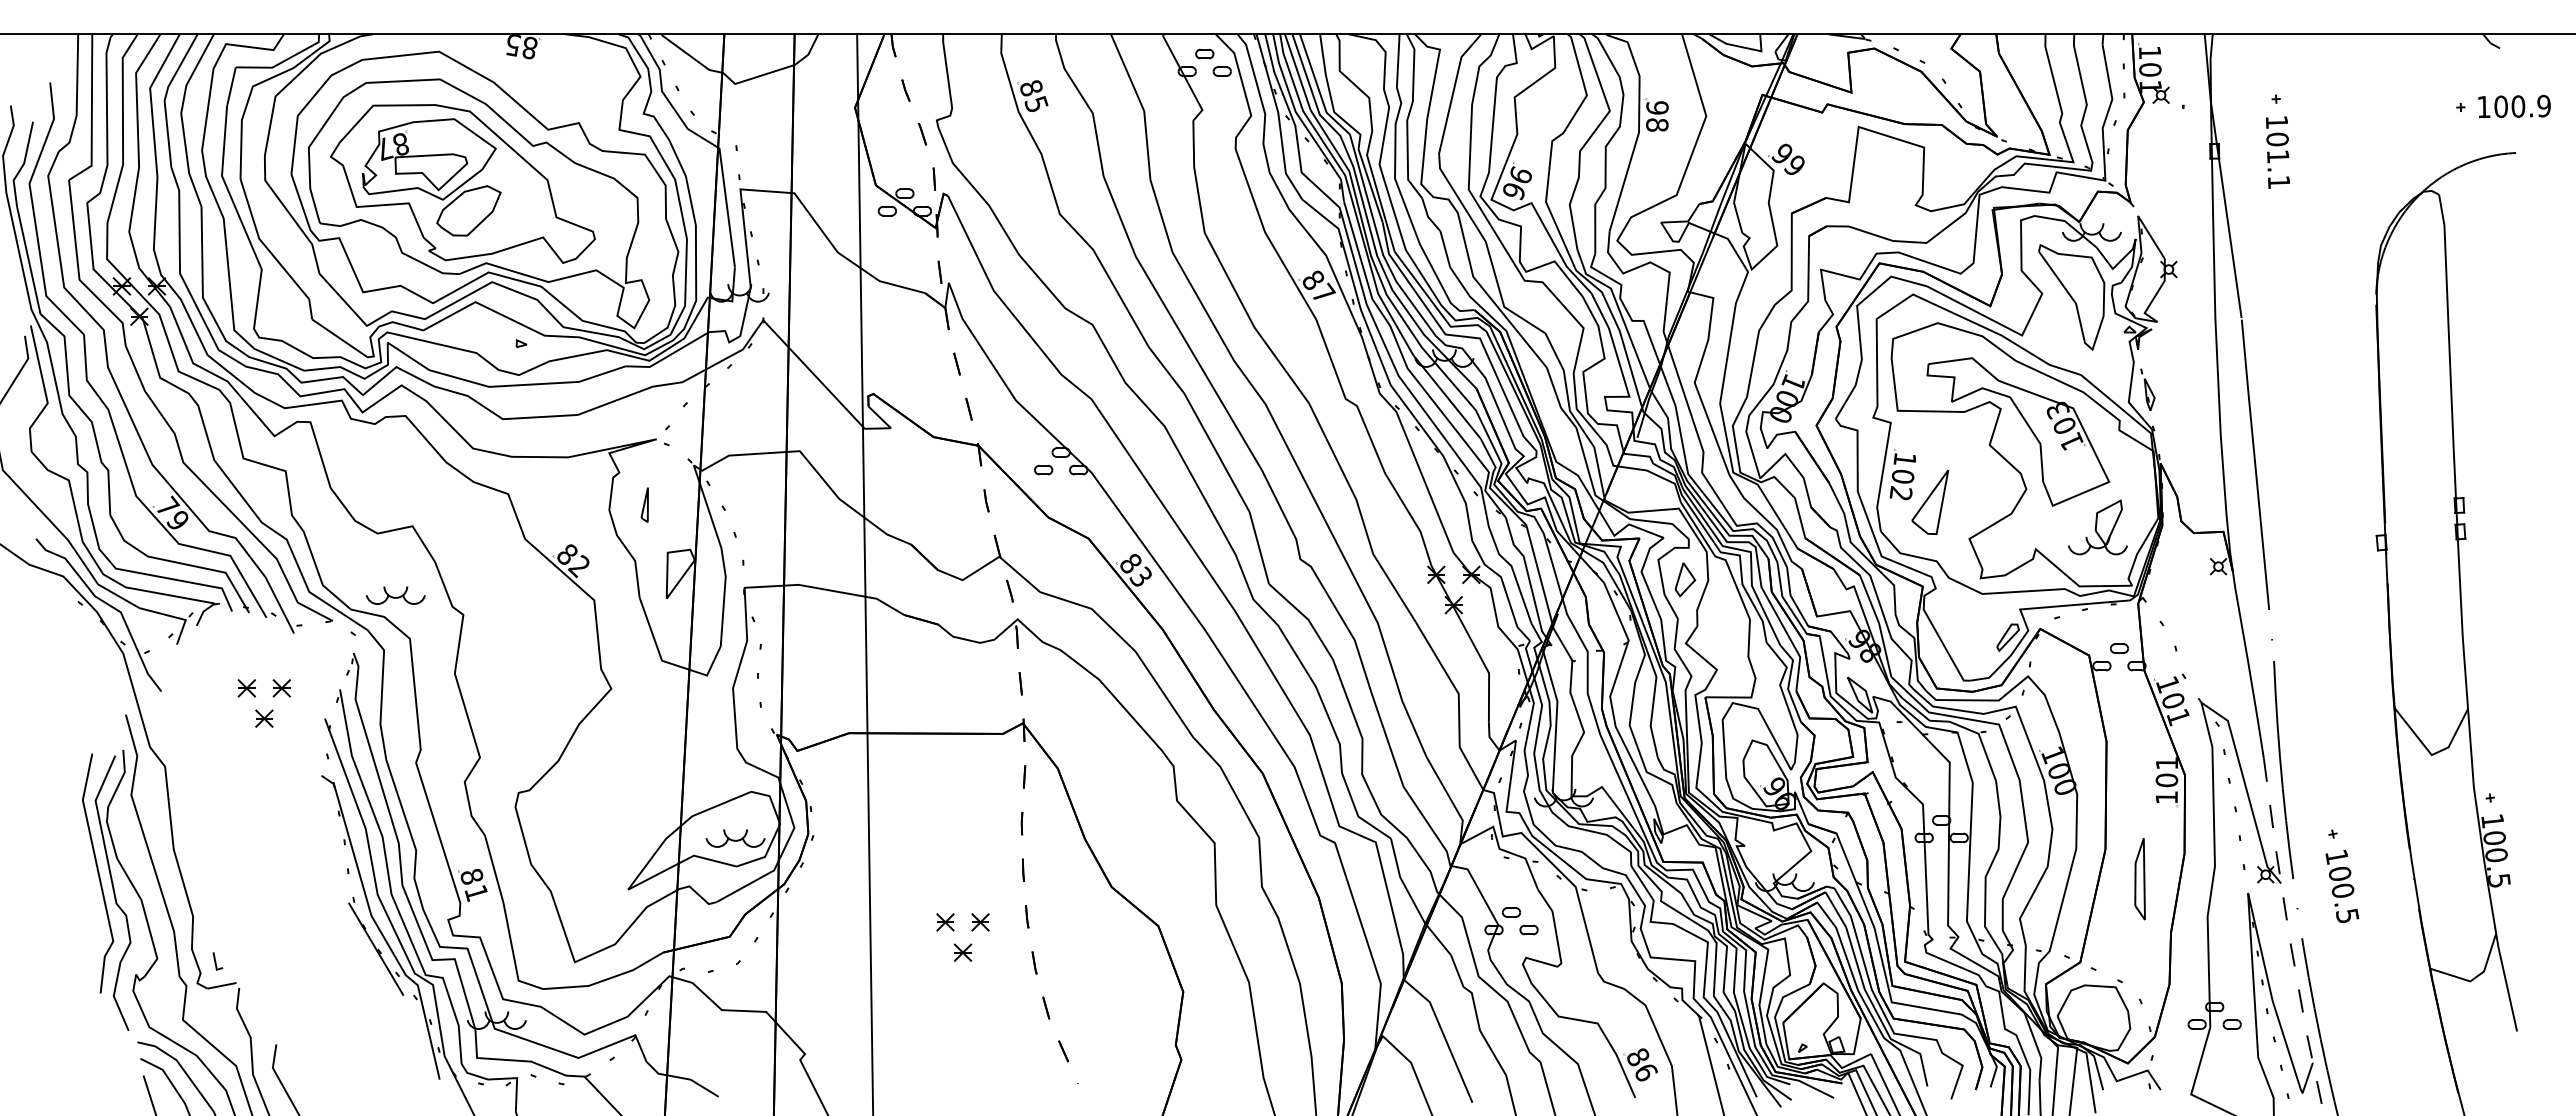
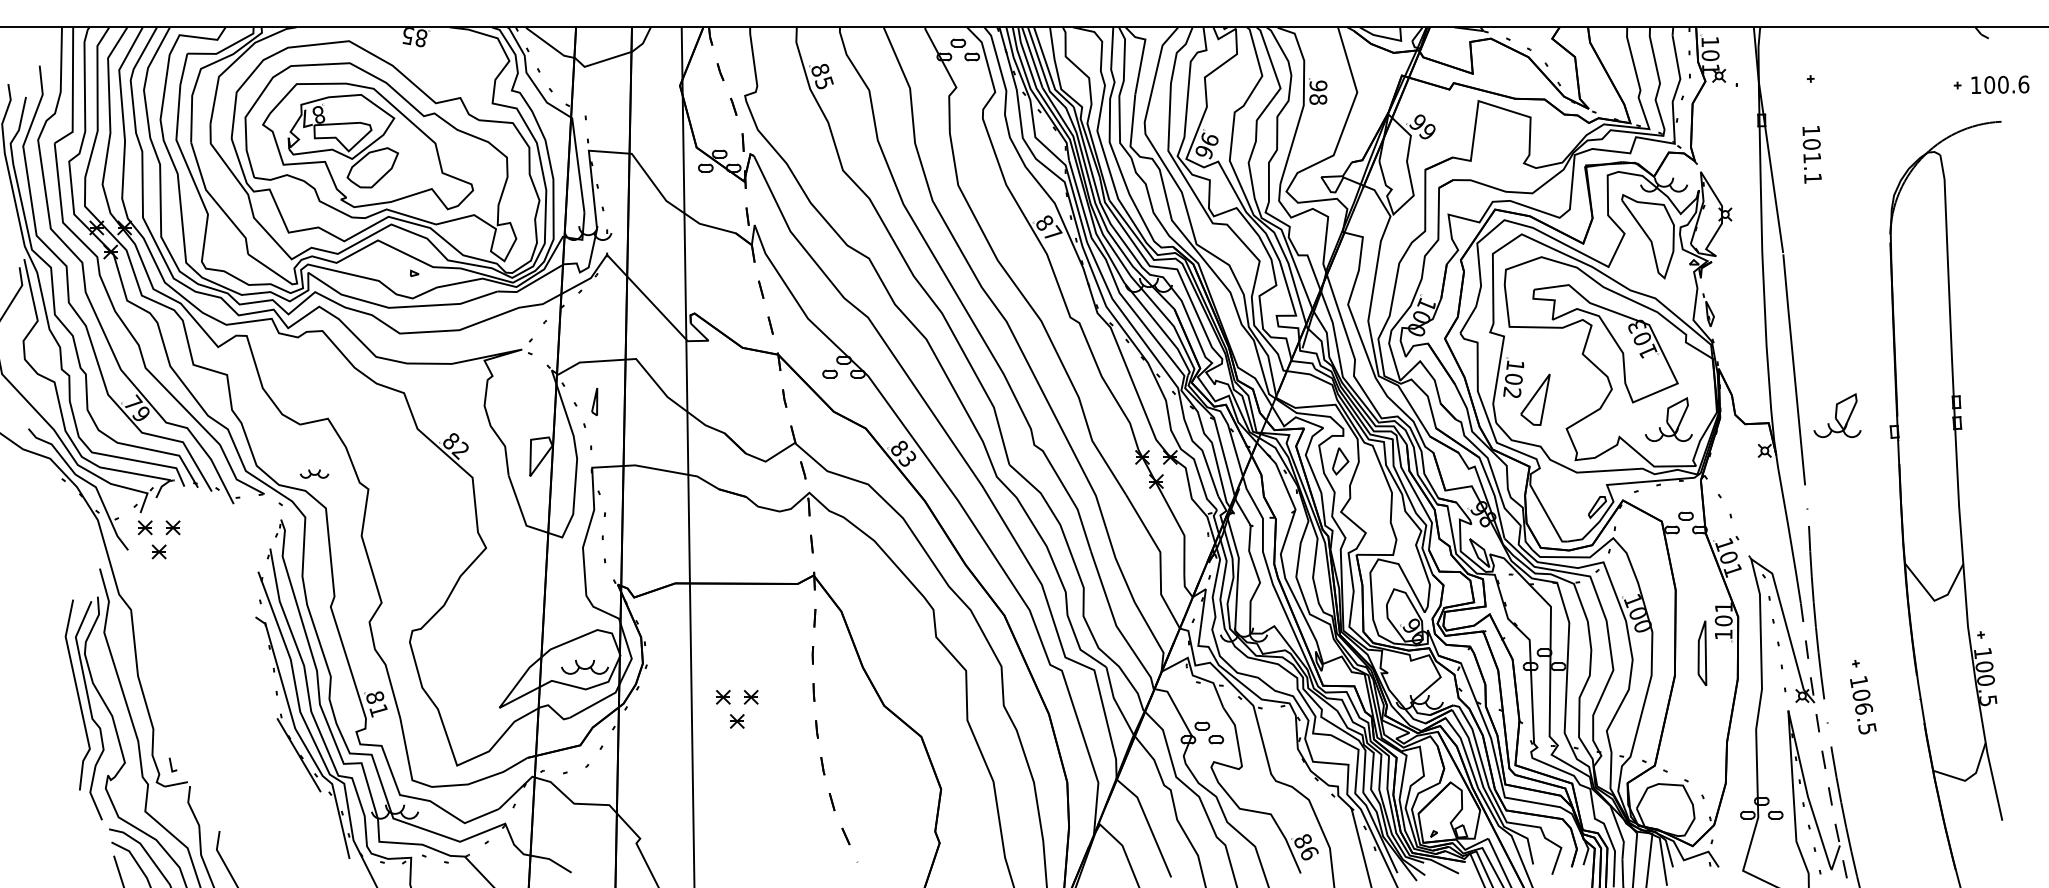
text: (2544, 105) -> (2024, 83), 100.9 -> 100.6
text: (2277, 152) -> (1811, 154), moved
part: (644, 504) -> (594, 401), moved
part: (2309, 522) -> (1837, 415), added
part: (395, 595) -> (314, 473), size x0.6
part: (256, 709) -> (152, 544), moved
part: (2139, 879) -> (1701, 653), moved
text: (2343, 890) -> (1864, 708), 100.5 -> 106.5
part: (955, 943) -> (731, 714), moved

